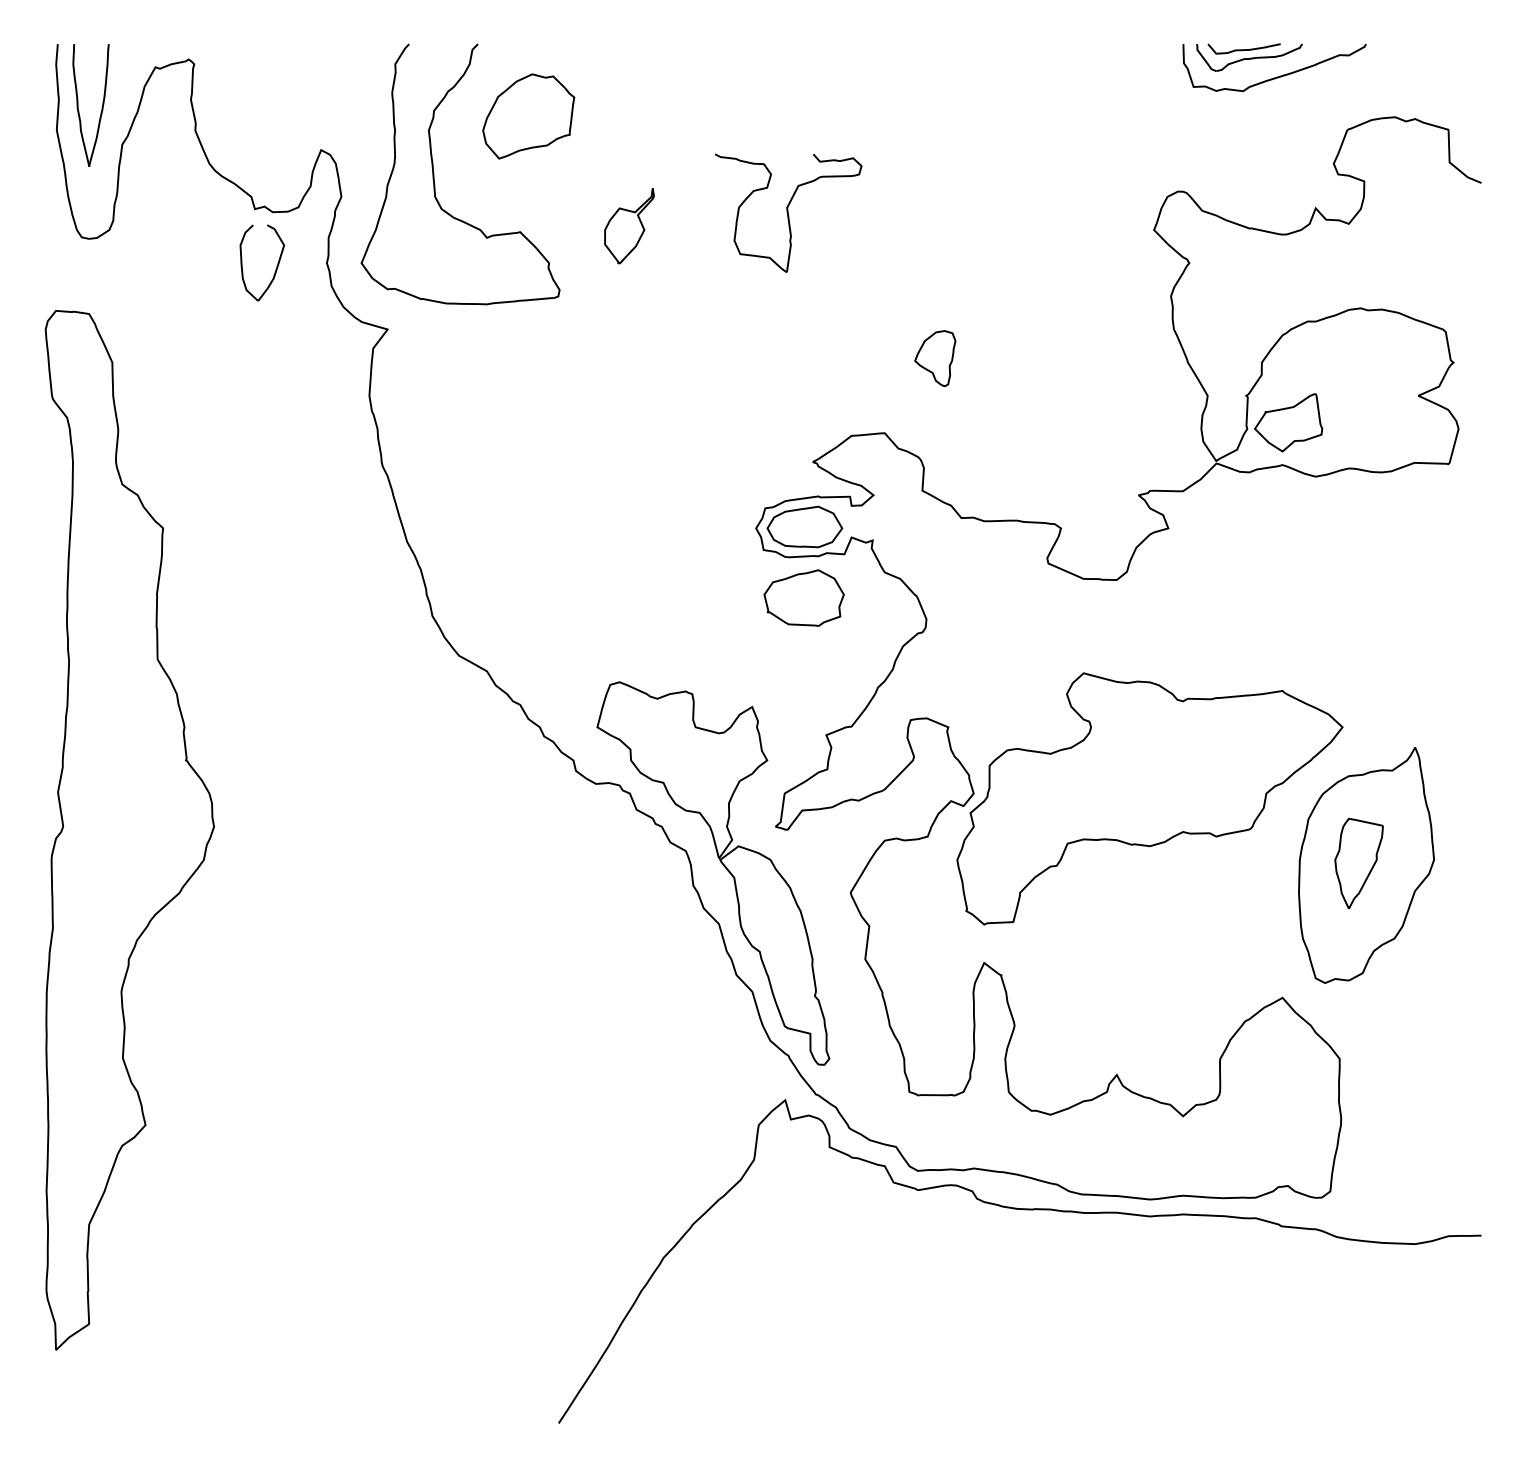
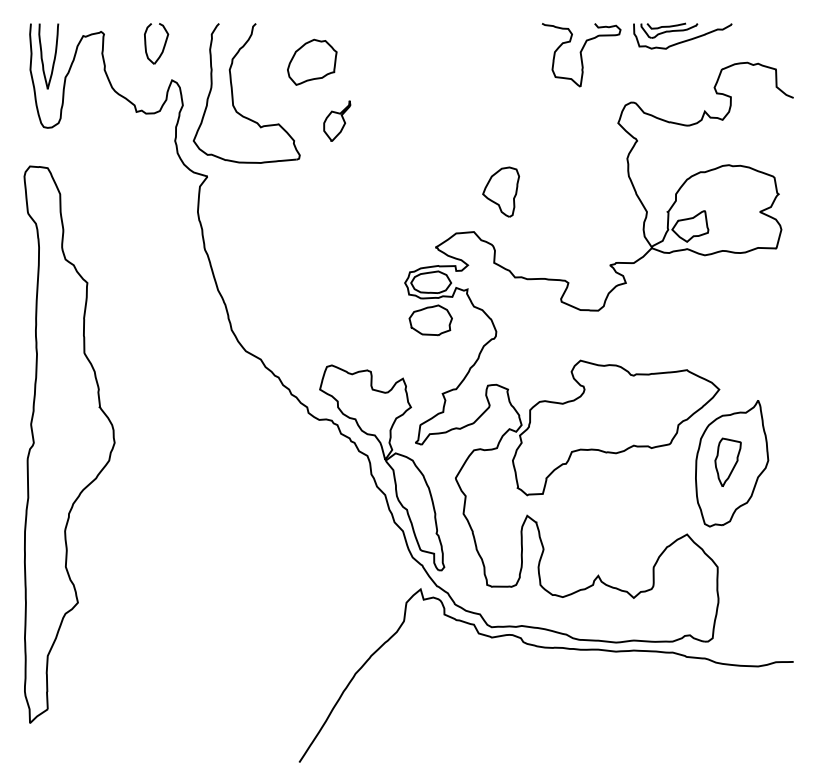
part: (529, 114) -> (312, 61), moved
part: (788, 213) -> (581, 55), moved
part: (275, 266) -> (163, 45), moved
part: (934, 357) -> (500, 191), size x1.67

